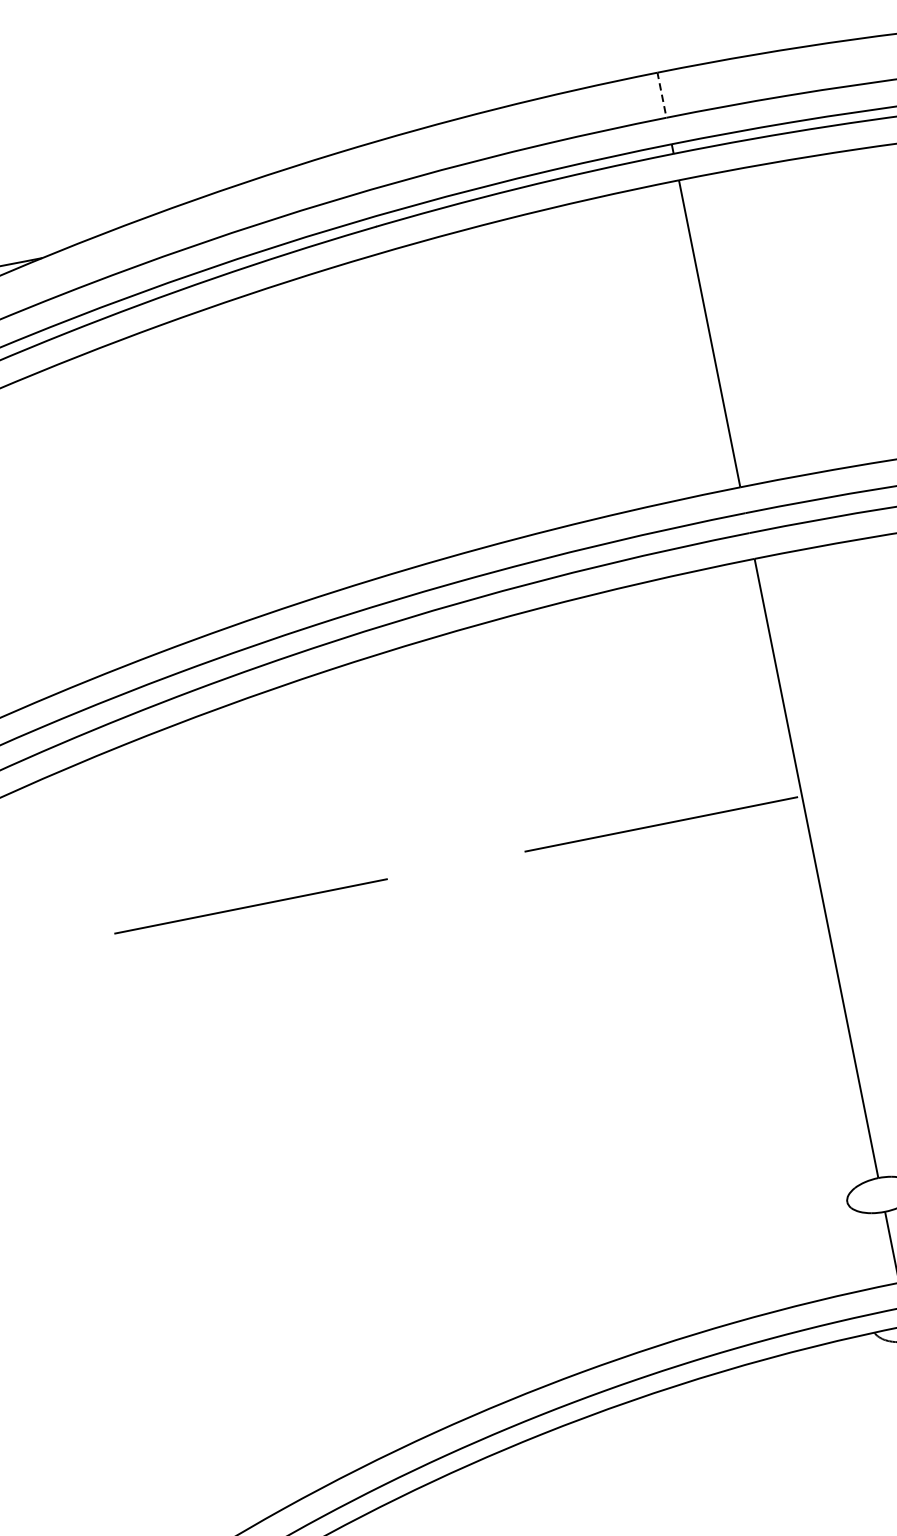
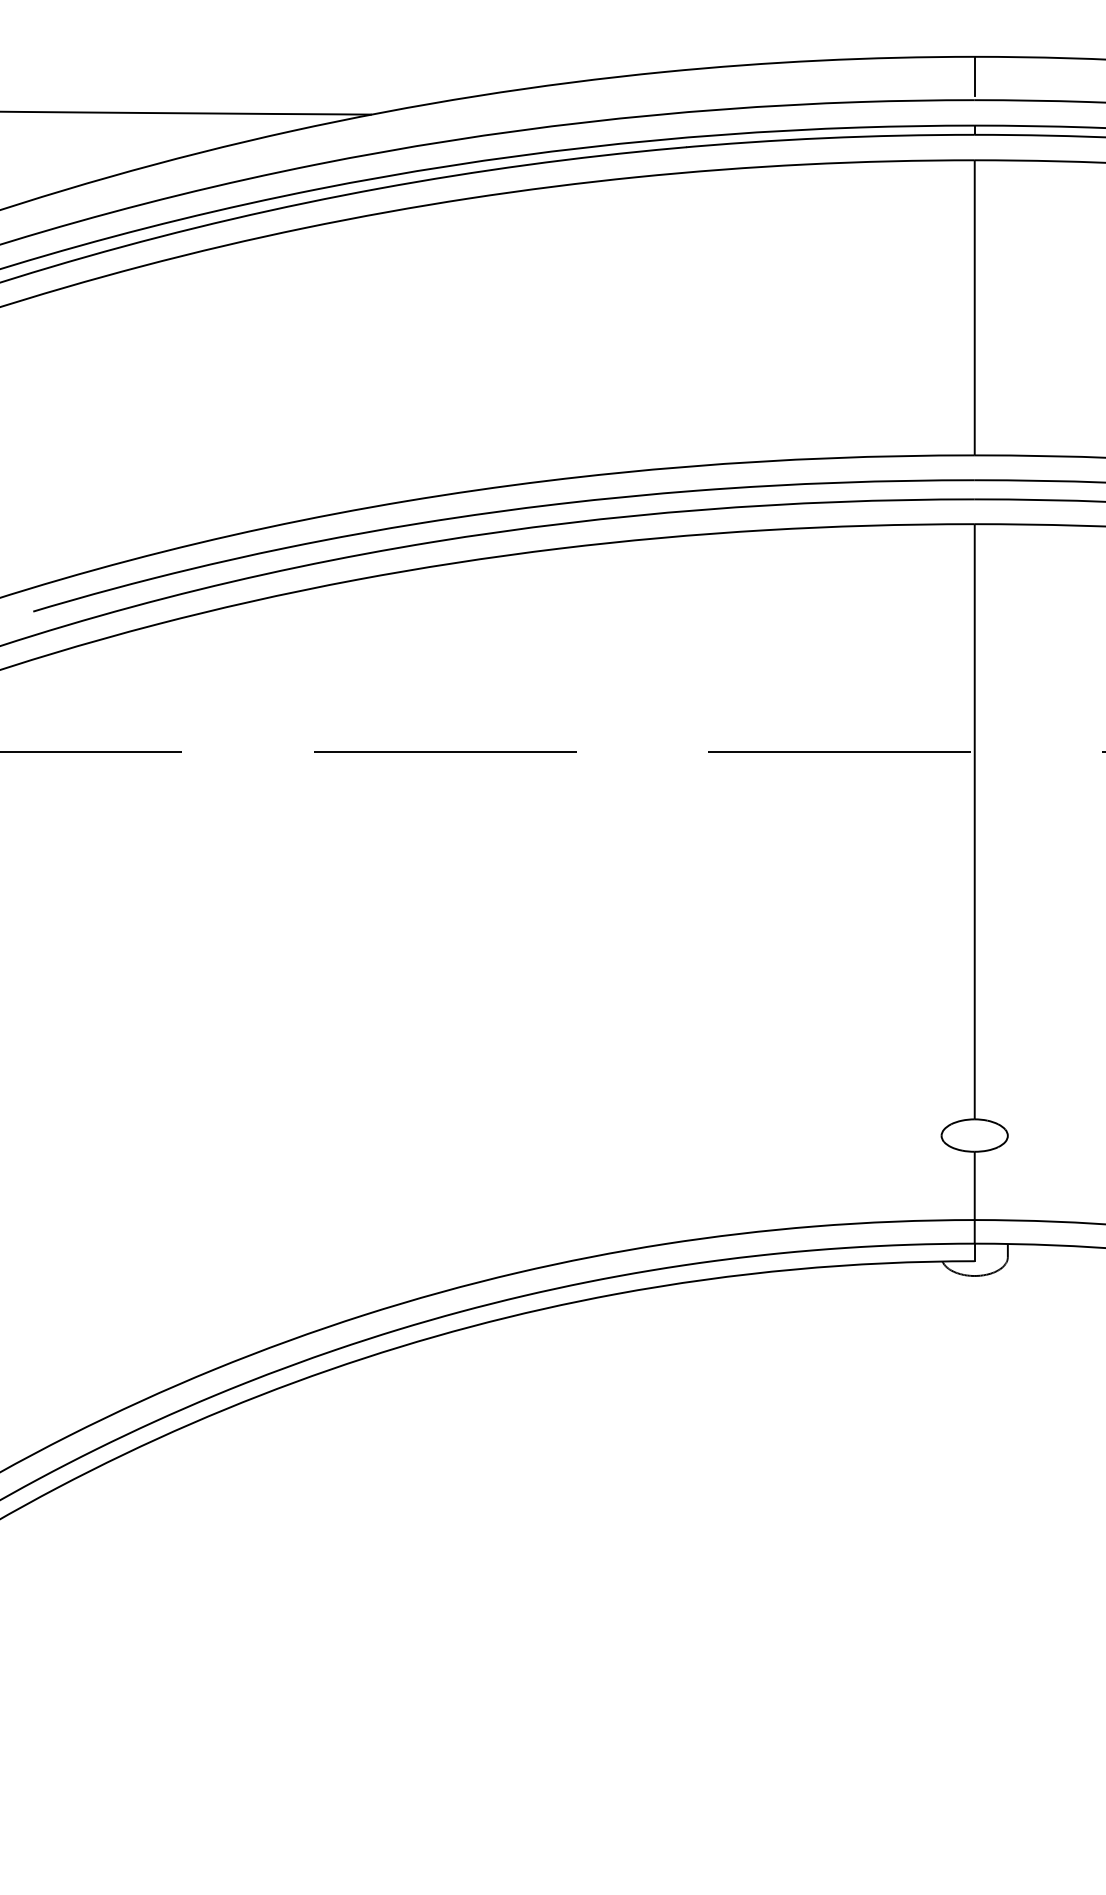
line: (661, 93) -> (974, 76), dashed -> solid

